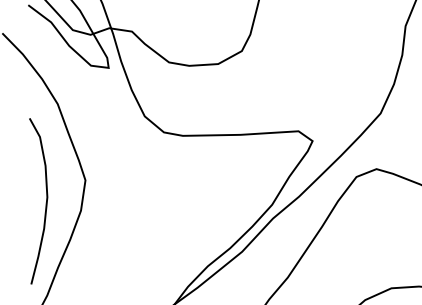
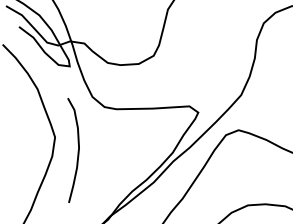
curve: (44, 201) -> (77, 150), moved

